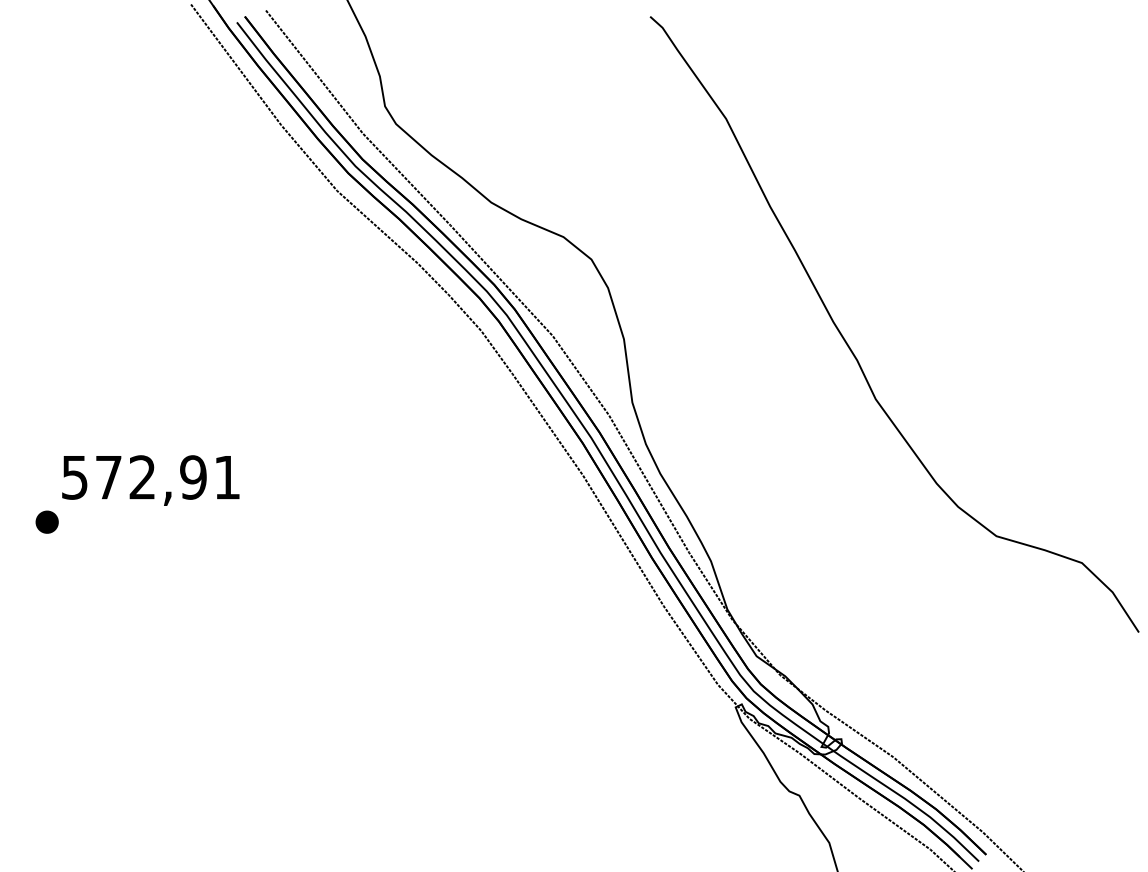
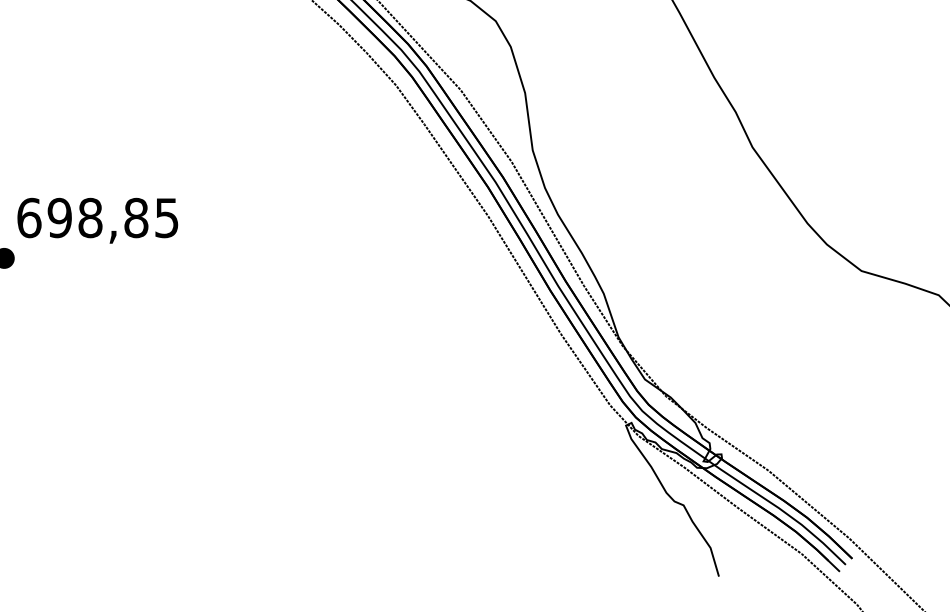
text: (150, 477) -> (97, 218), 572,91 -> 698,85

